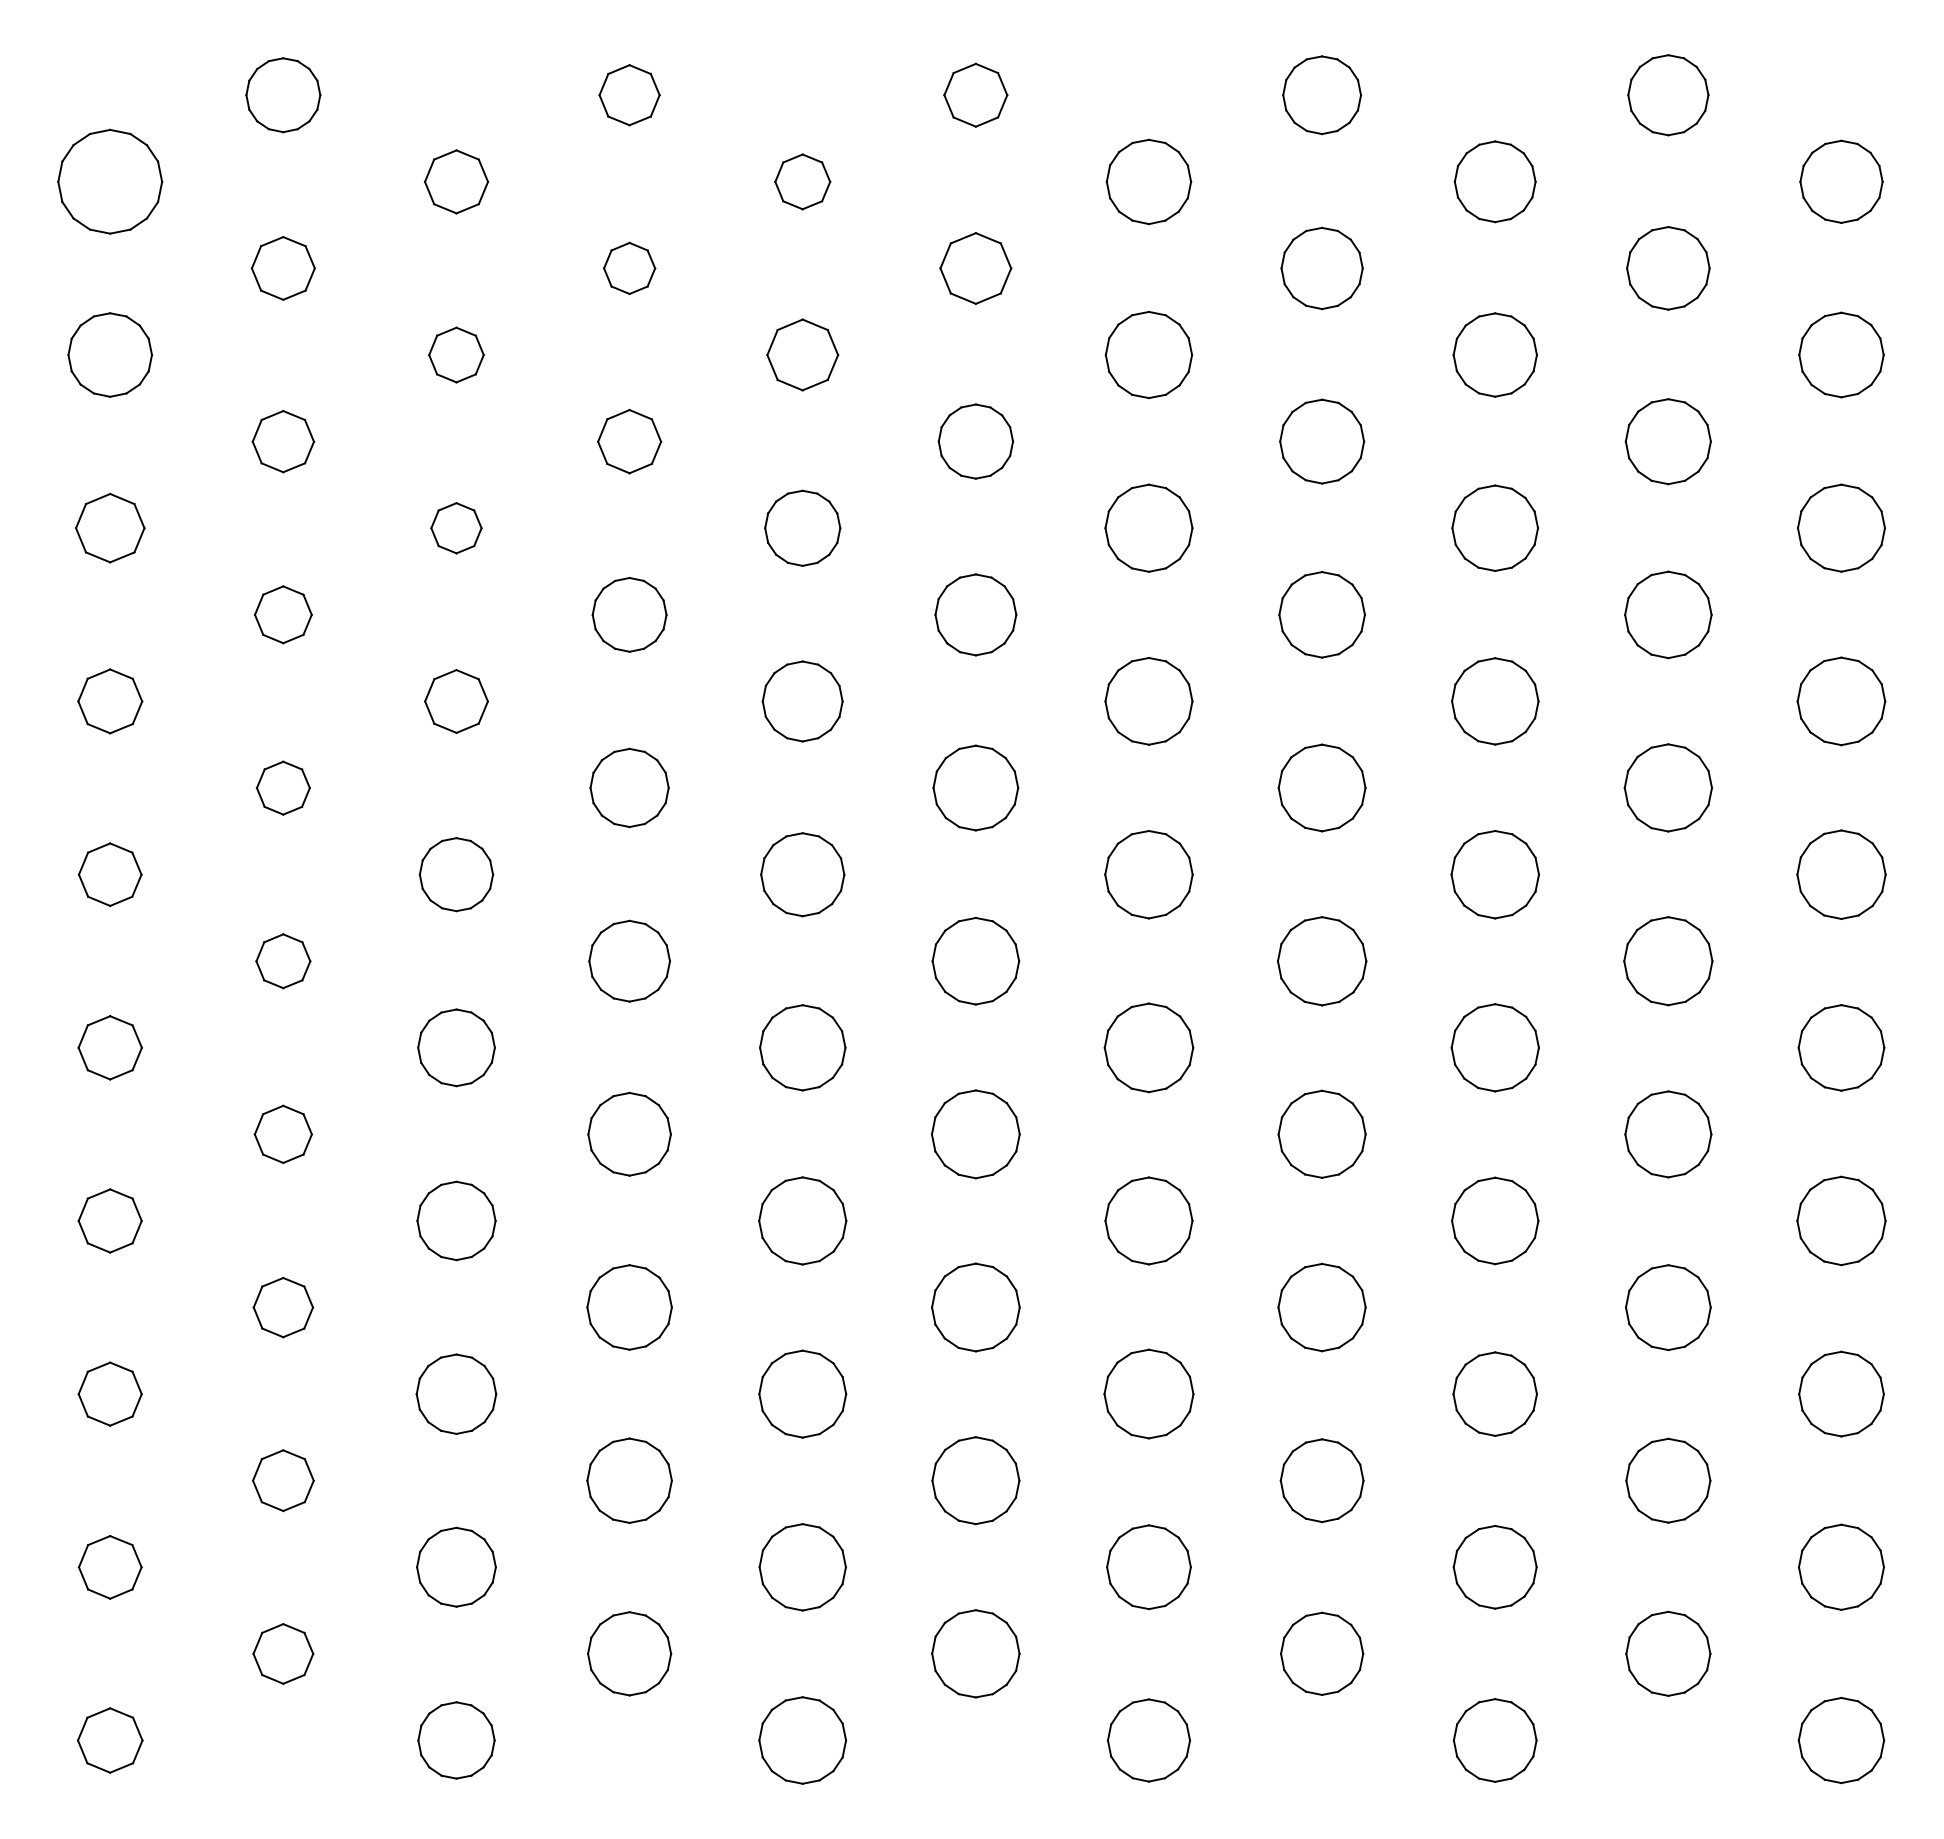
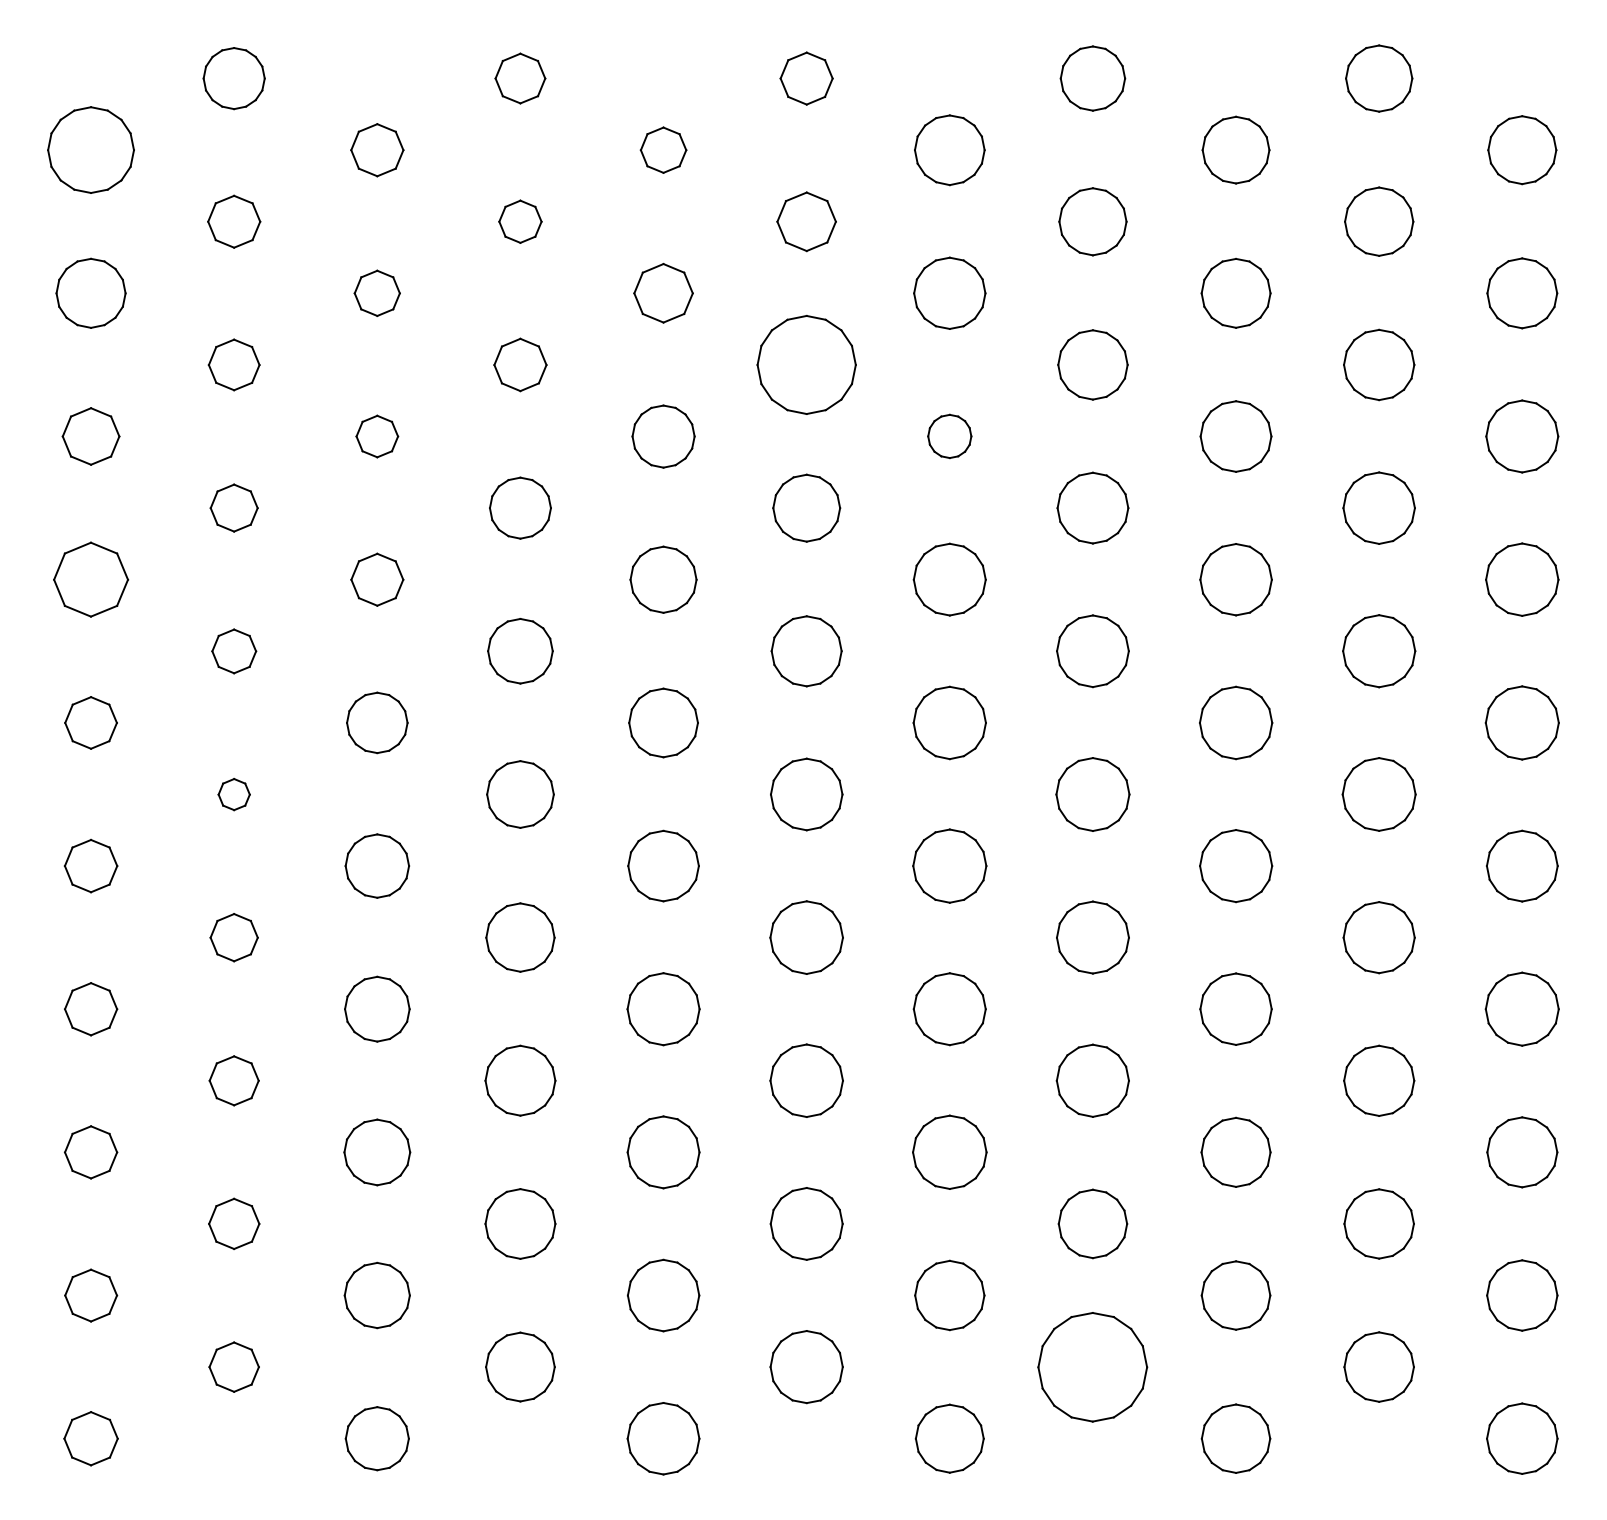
part: (975, 441) -> (806, 364), size x1.6
part: (1148, 527) -> (949, 435), size x0.6
part: (110, 701) -> (91, 579), size x1.4
part: (283, 961) -> (234, 794), size x0.7
part: (1322, 1653) -> (1093, 1366), size x1.6

